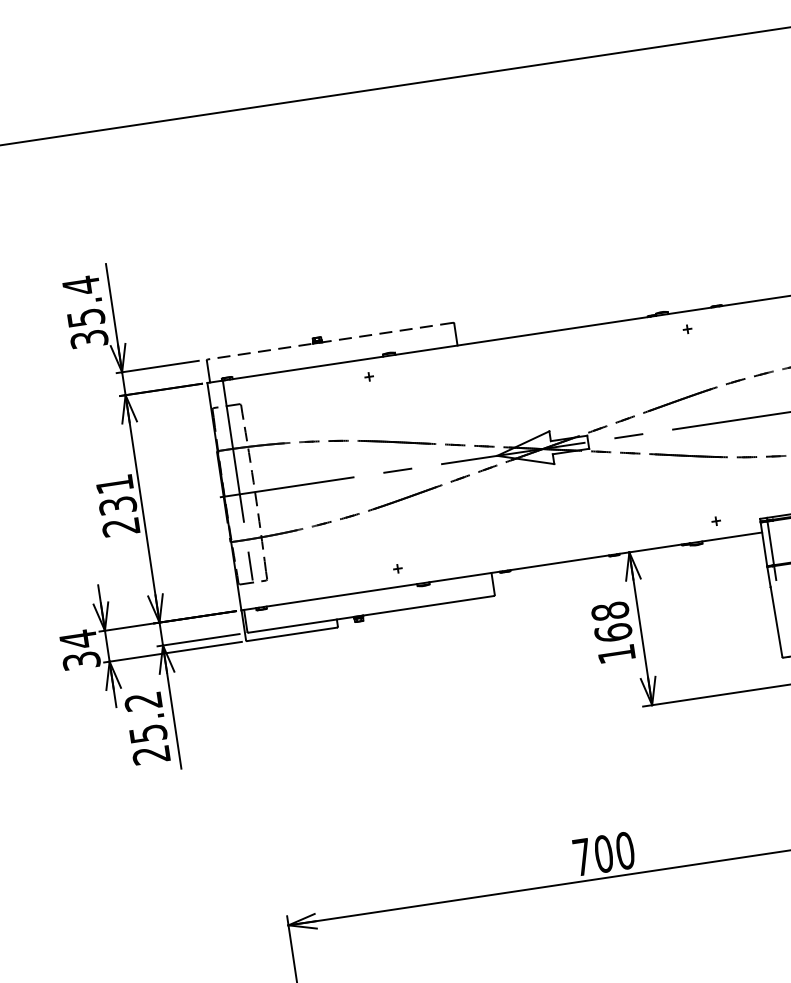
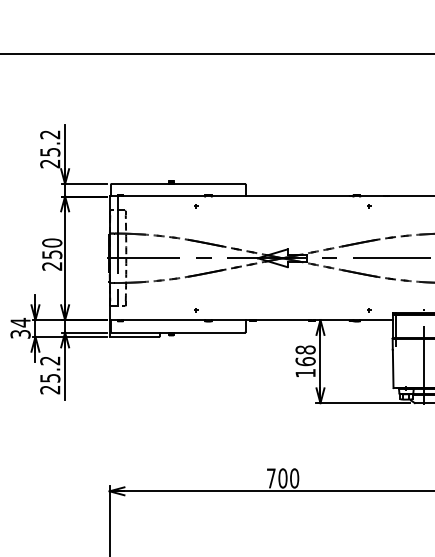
text: (85, 312) -> (50, 149), 35.4 -> 25.2
line: (330, 341) -> (178, 184), dashed -> solid
text: (116, 494) -> (52, 248), 231 -> 250

